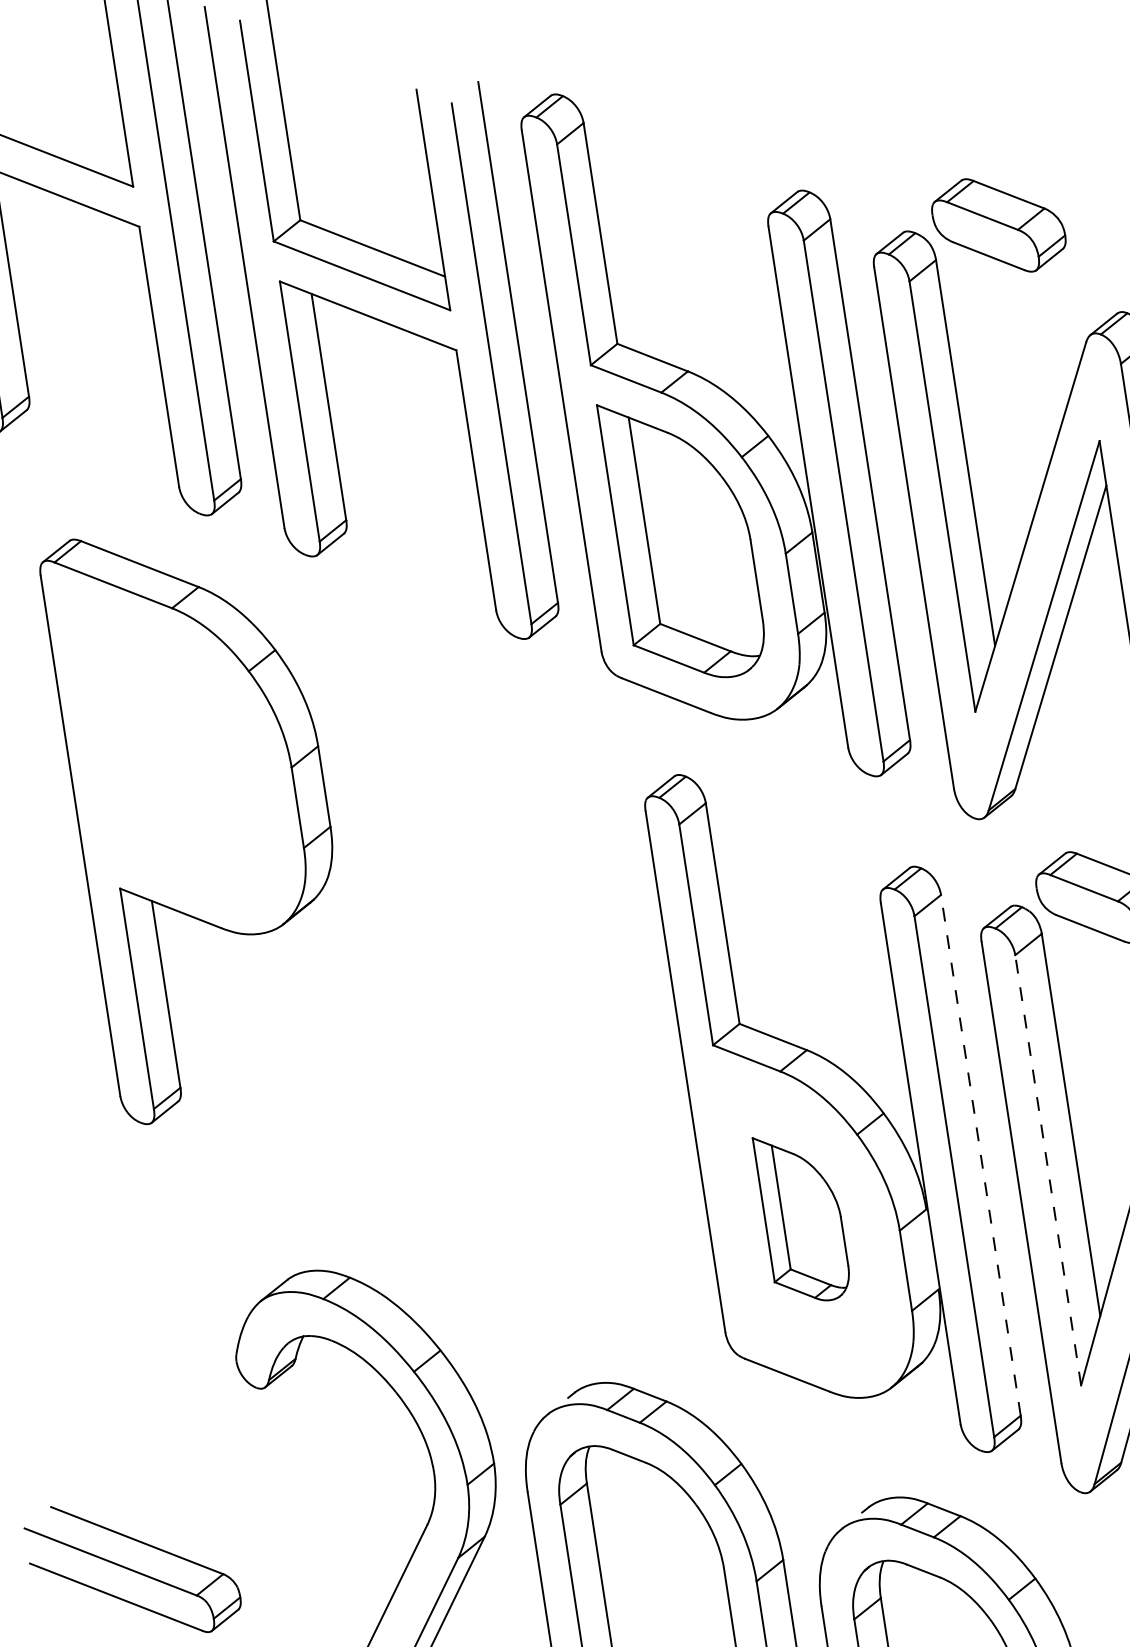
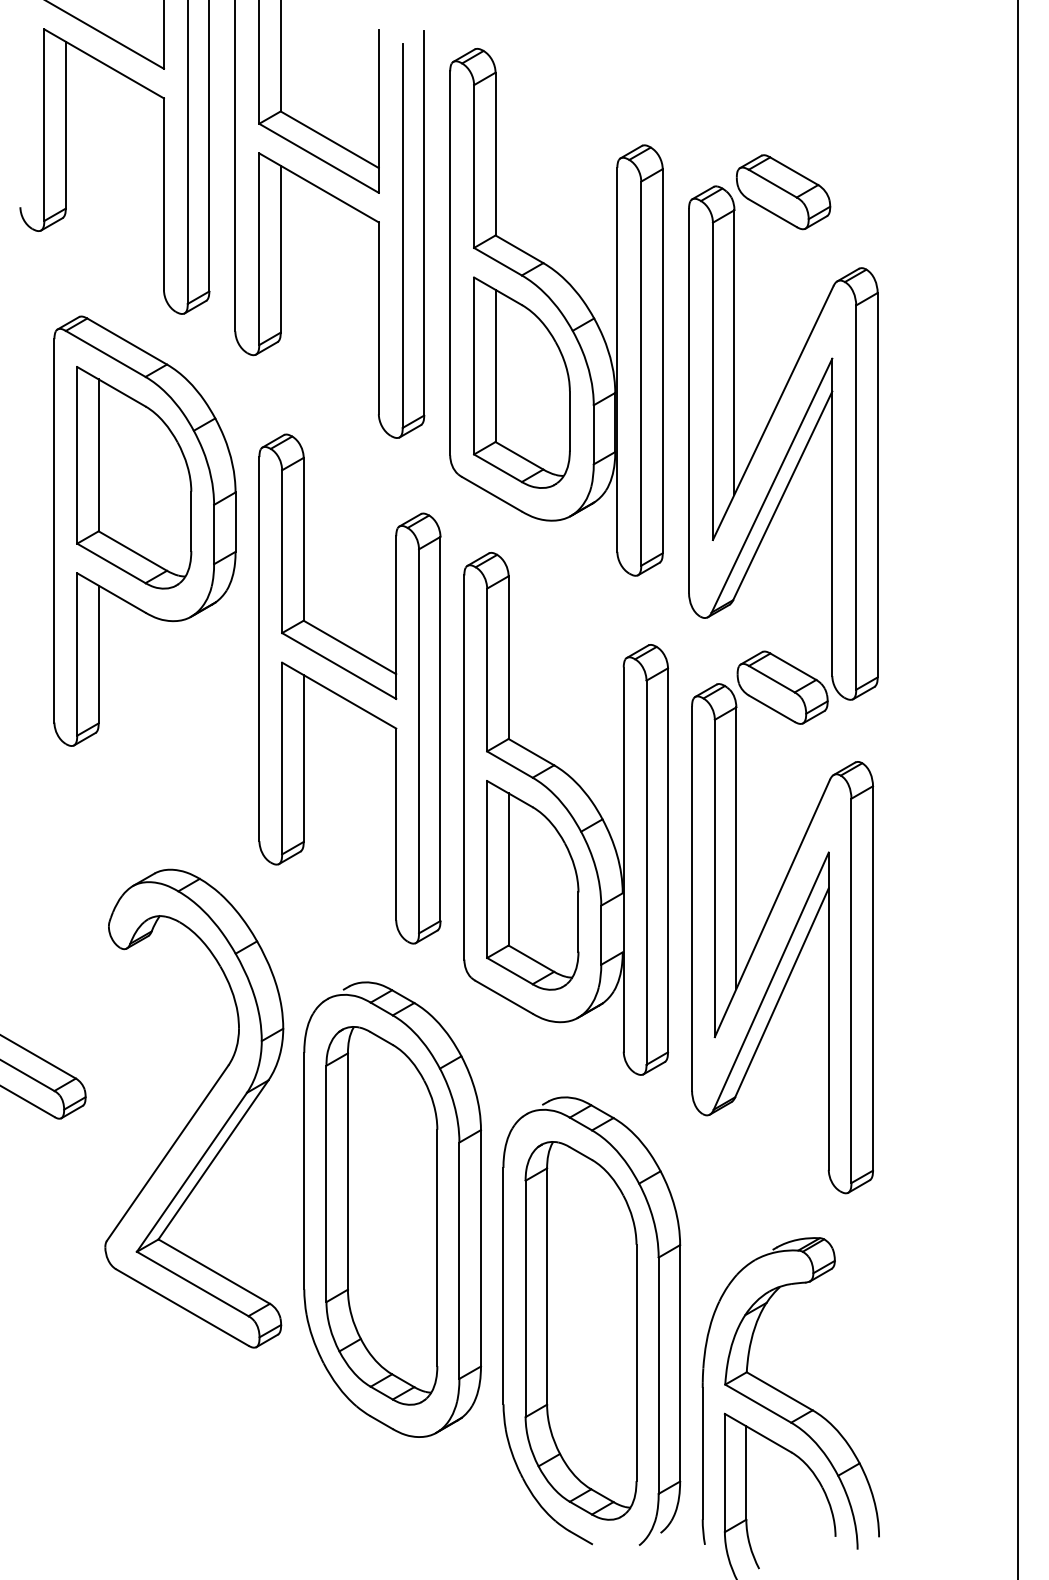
part: (178, 746) -> (134, 477), added
part: (513, 988) -> (349, 688), added
line: (980, 1154) -> (667, 859), dashed -> solid
line: (1047, 1170) -> (714, 878), dashed -> solid
part: (802, 1217) -> (532, 885), size x1.67

